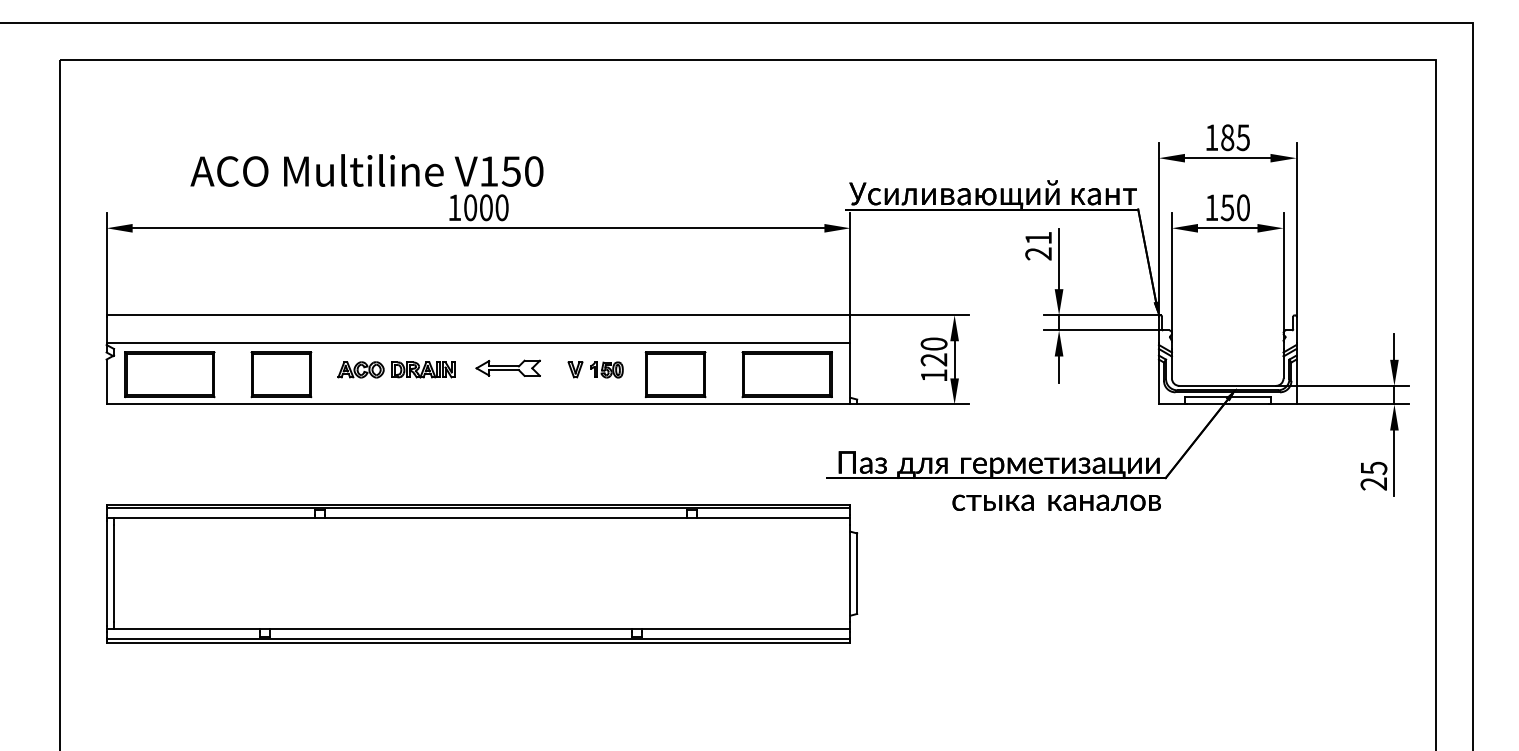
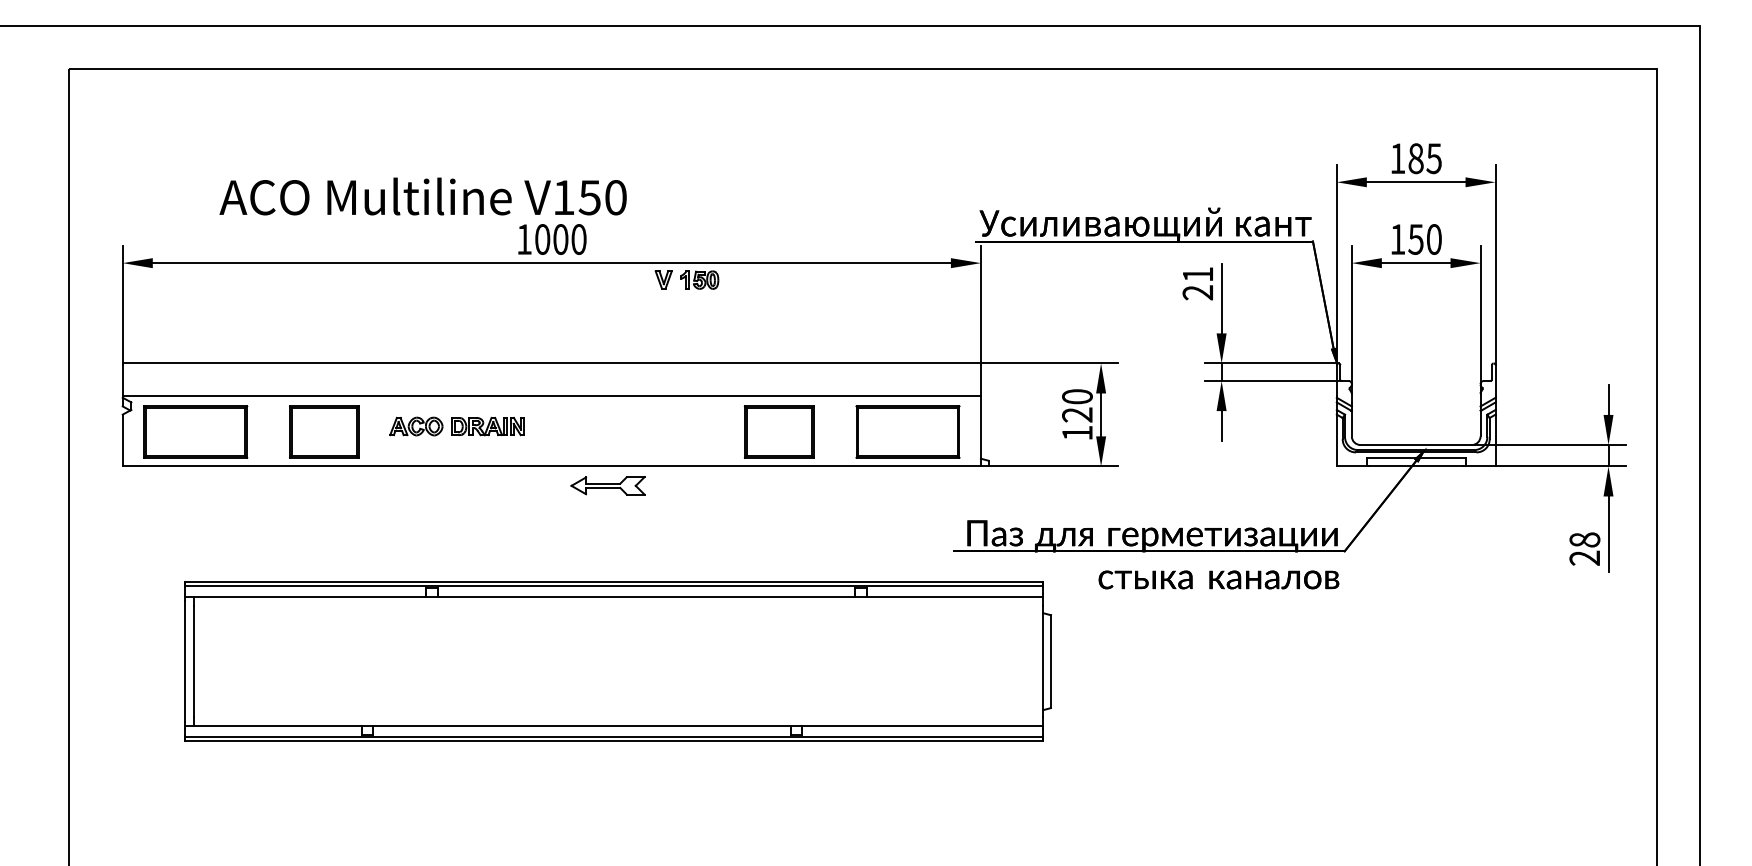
part: (507, 367) -> (607, 484), moved
part: (595, 369) -> (686, 279), moved
text: (1373, 467) -> (1584, 539), 25 -> 28
part: (482, 573) -> (618, 661), moved

